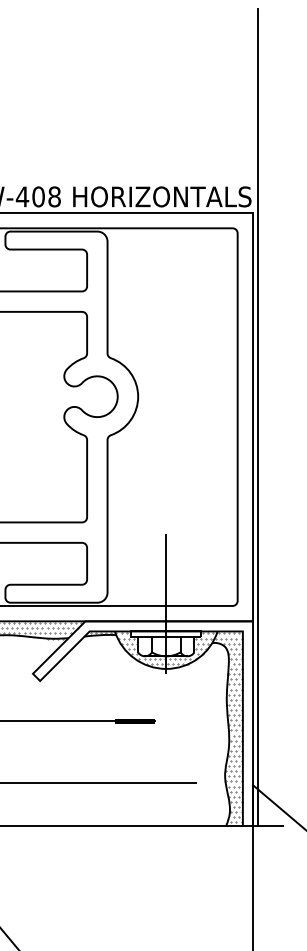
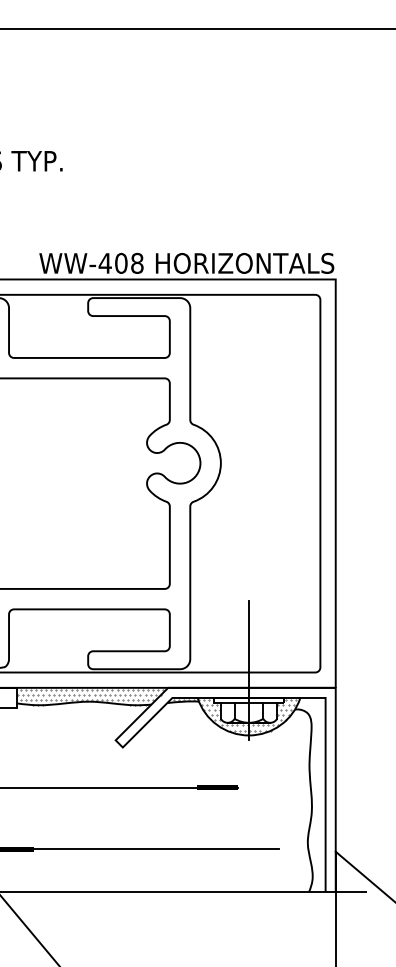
line: (257, 416) -> (340, 483), removed
hatch: (228, 726) -> (311, 793), removed

